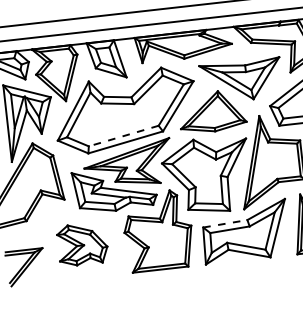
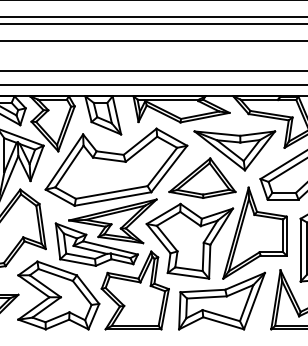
line: (123, 136) -> (111, 192), dashed -> solid
line: (225, 223) -> (203, 290), dashed -> solid
part: (82, 244) -> (58, 295), size x1.67

